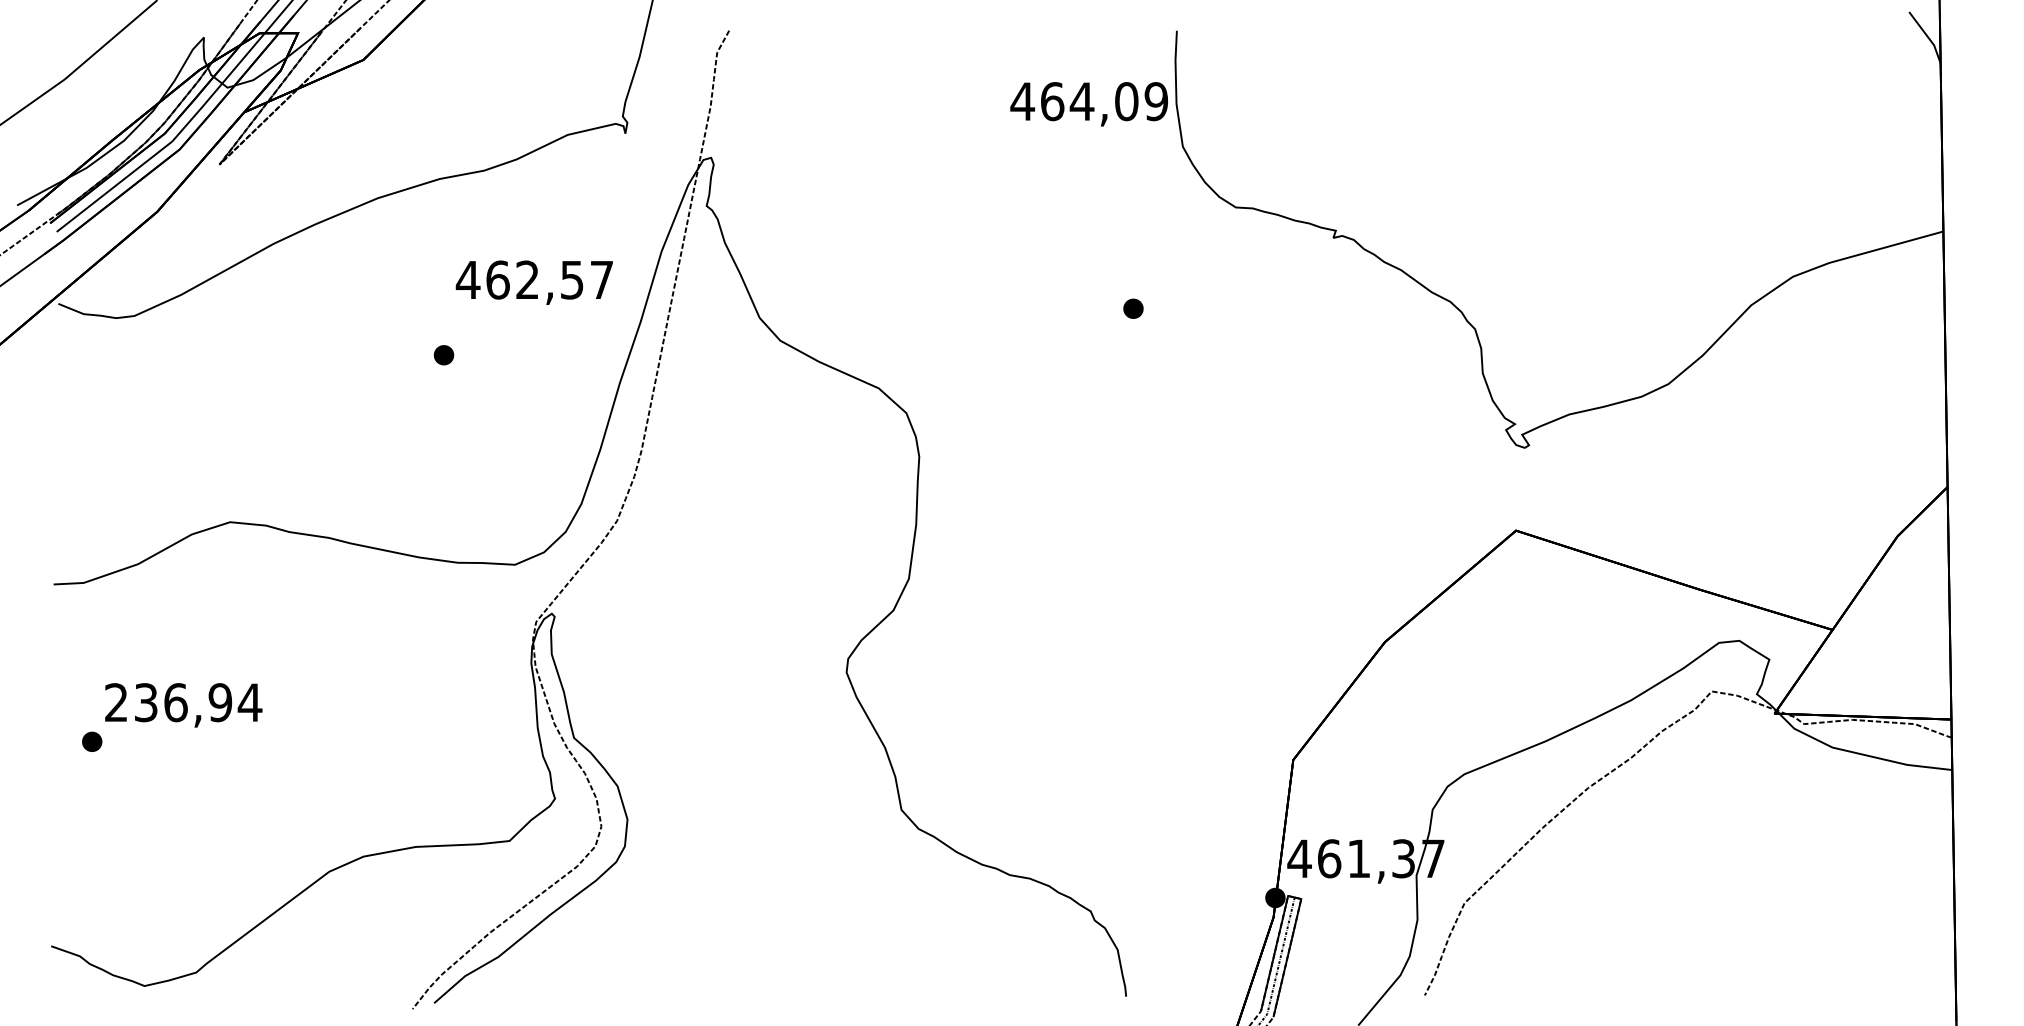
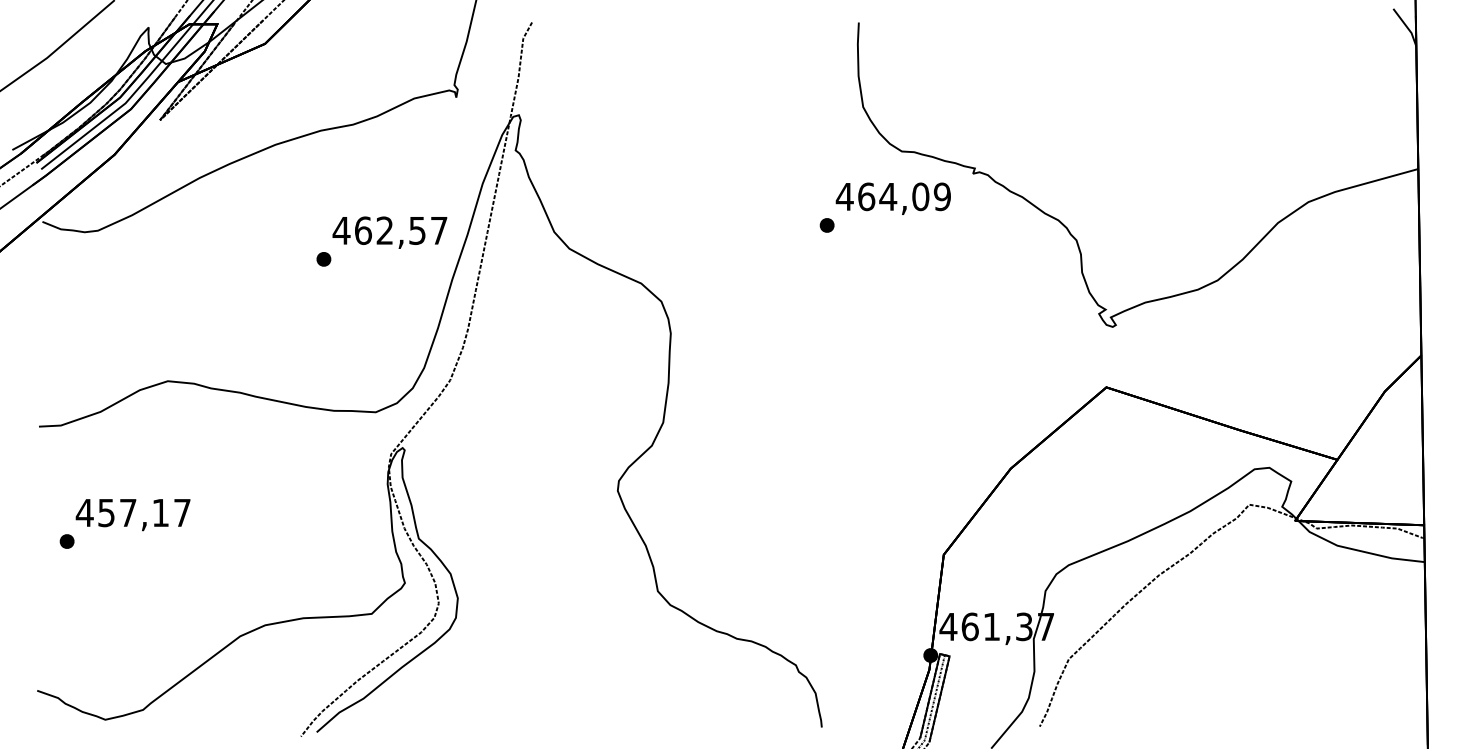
text: (1089, 104) -> (893, 198), moved
text: (533, 282) -> (389, 232), moved
text: (183, 702) -> (133, 512), 236,94 -> 457,17

